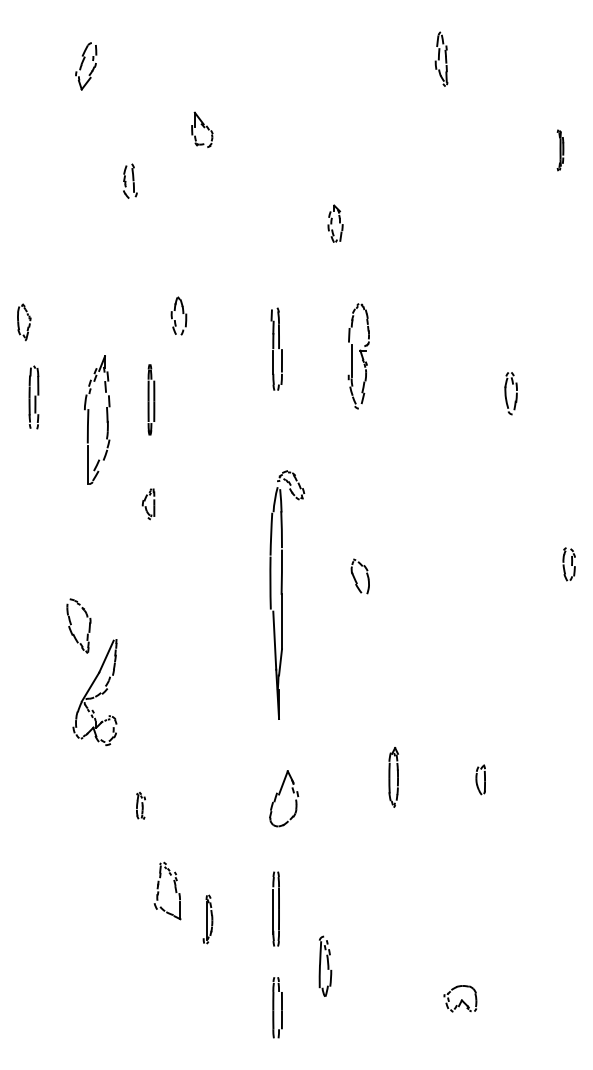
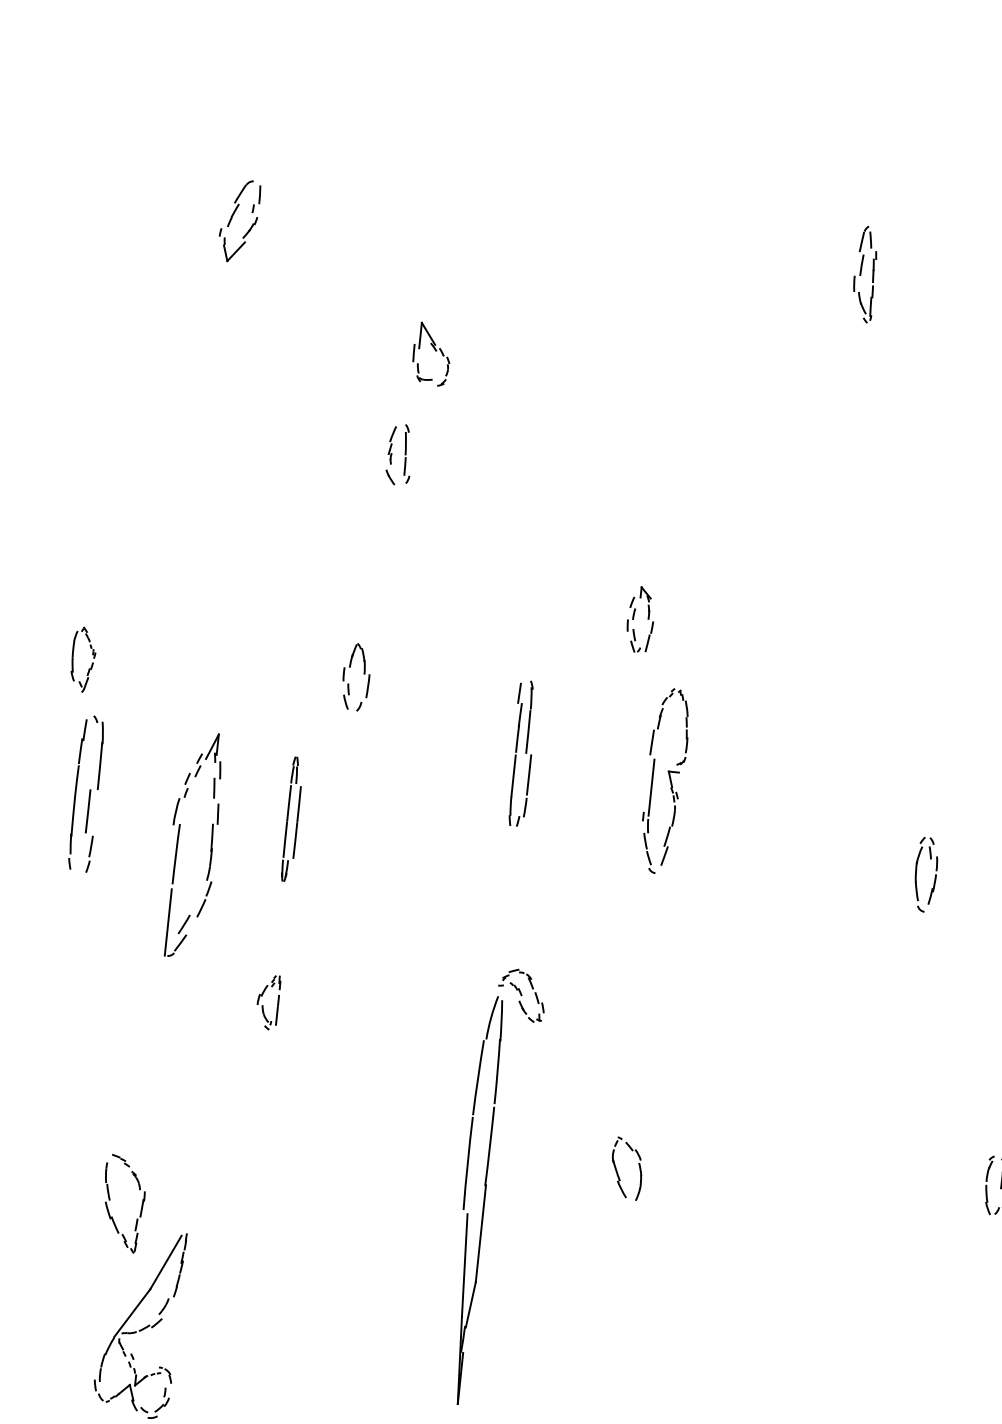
part: (130, 180) -> (400, 453), moved
part: (335, 223) -> (640, 619), moved
part: (33, 397) -> (85, 793), size x1.4

